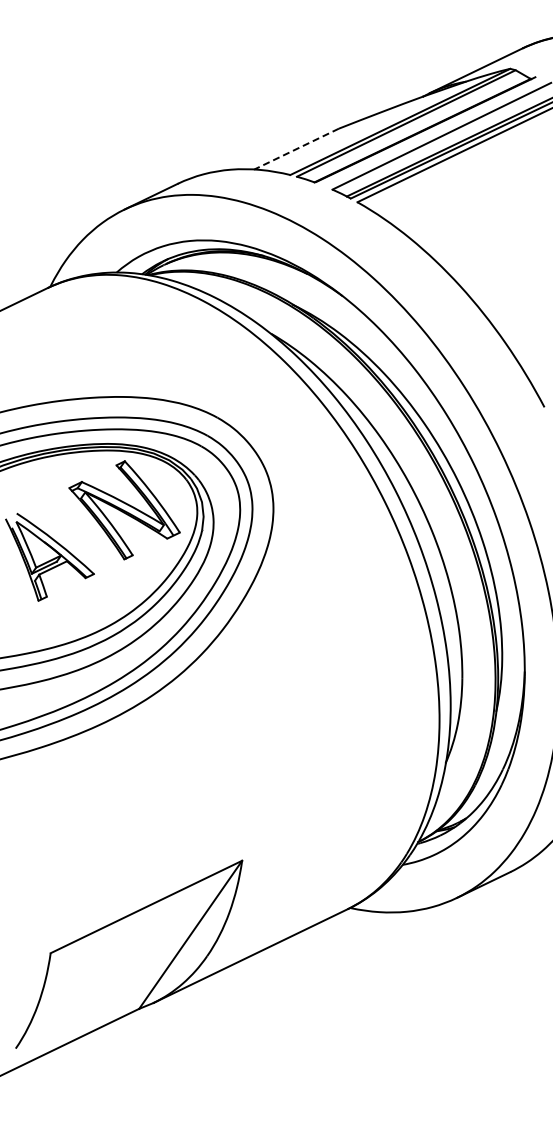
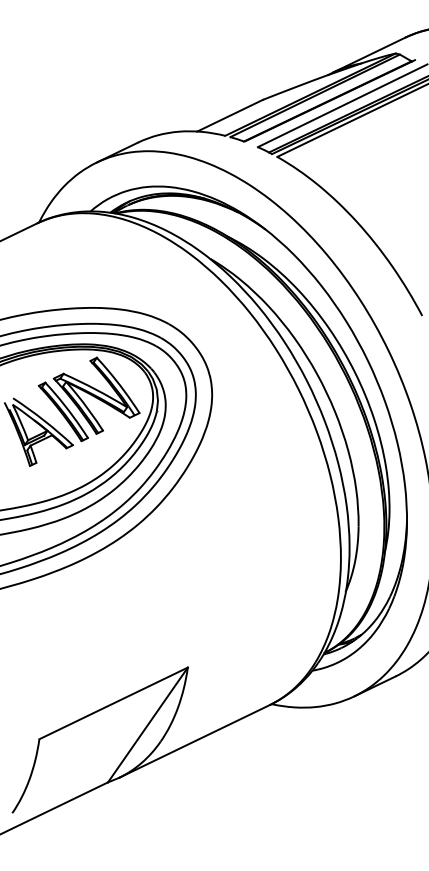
line: (296, 149) -> (230, 116), dashed -> solid
part: (81, 530) -> (63, 411), added

